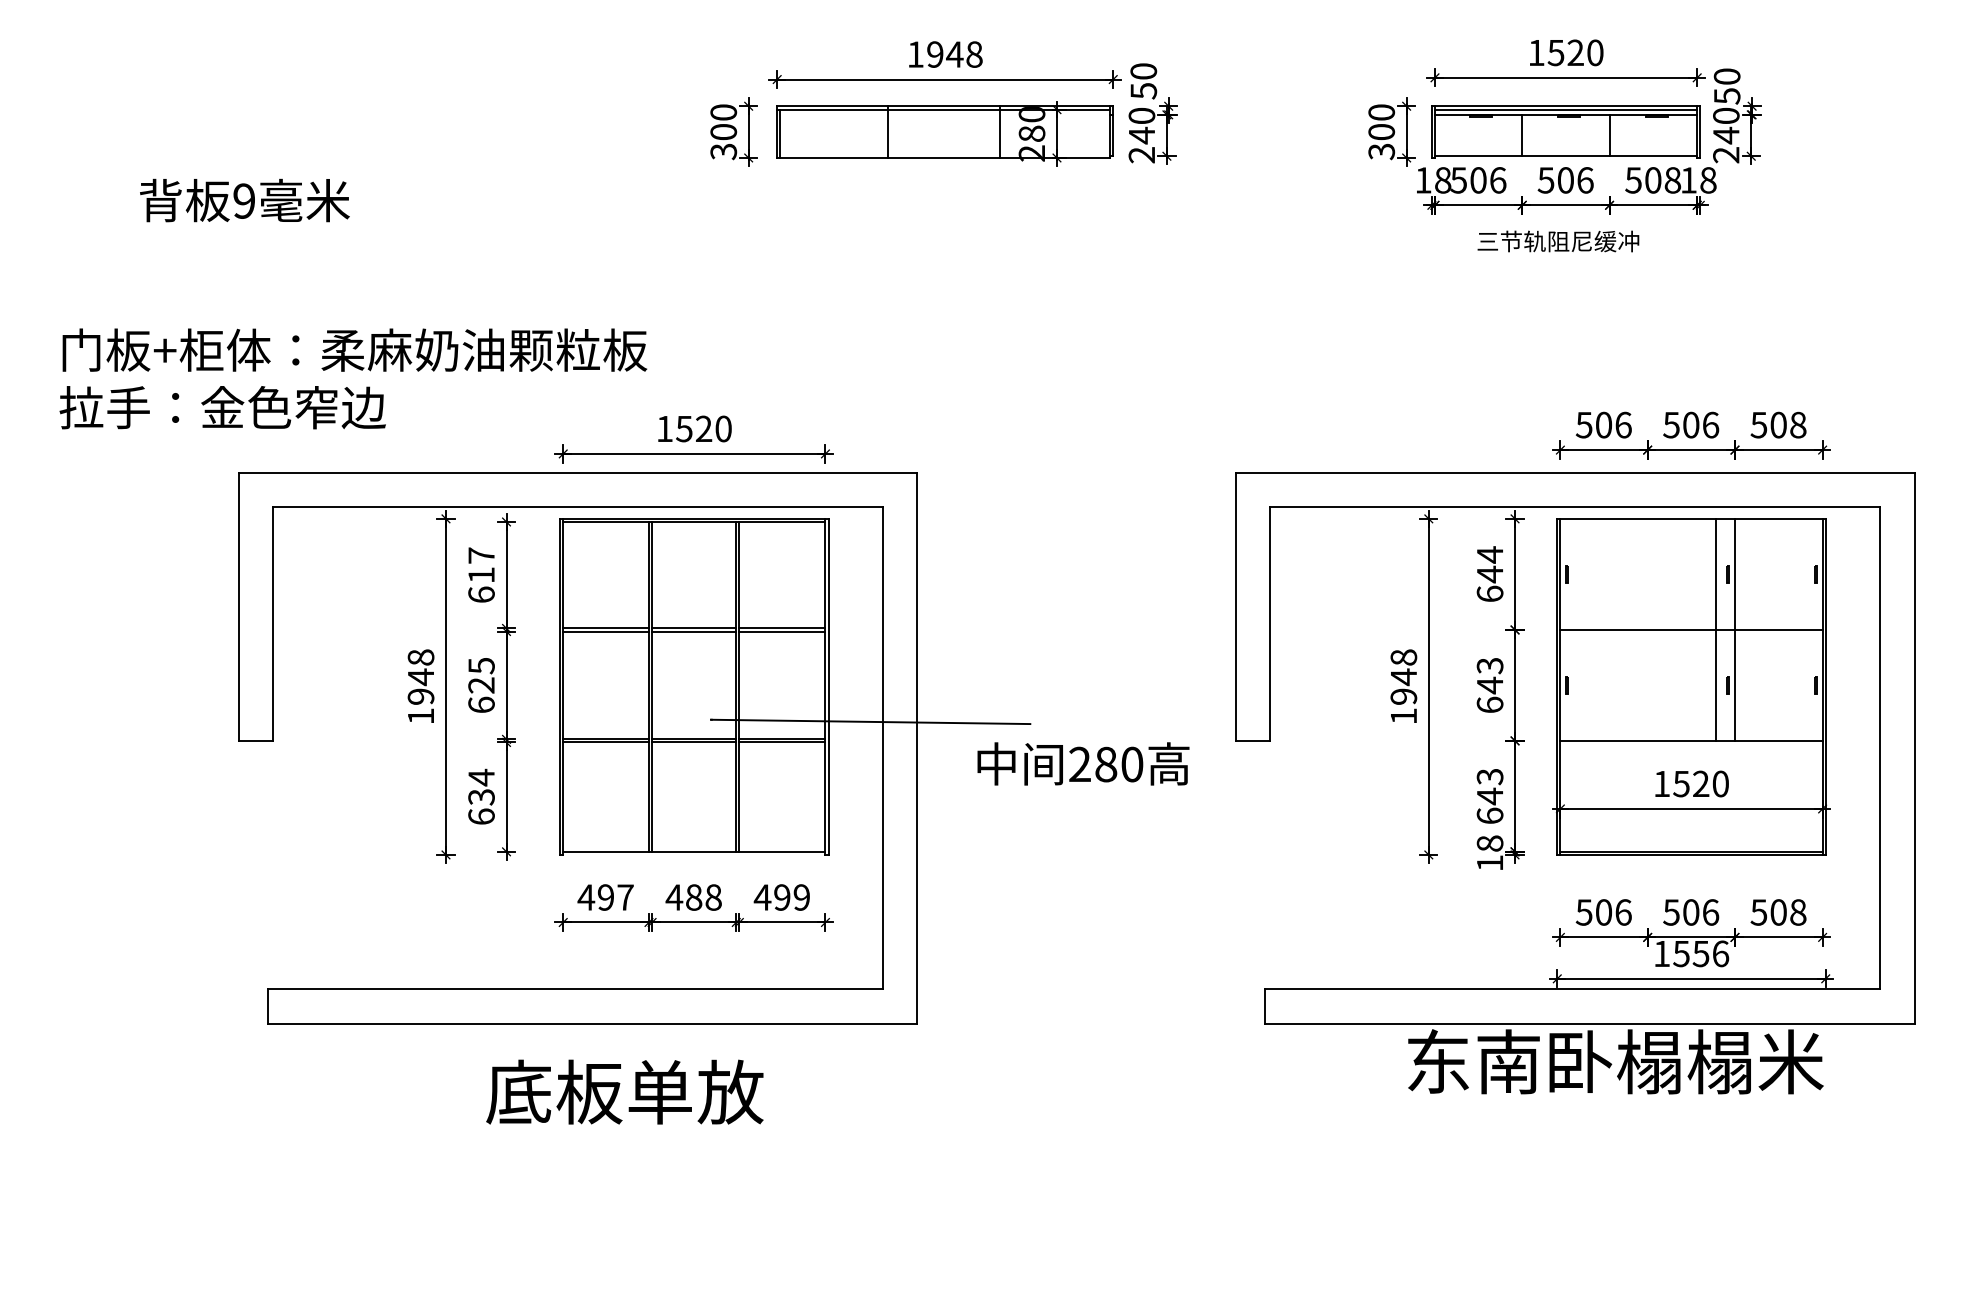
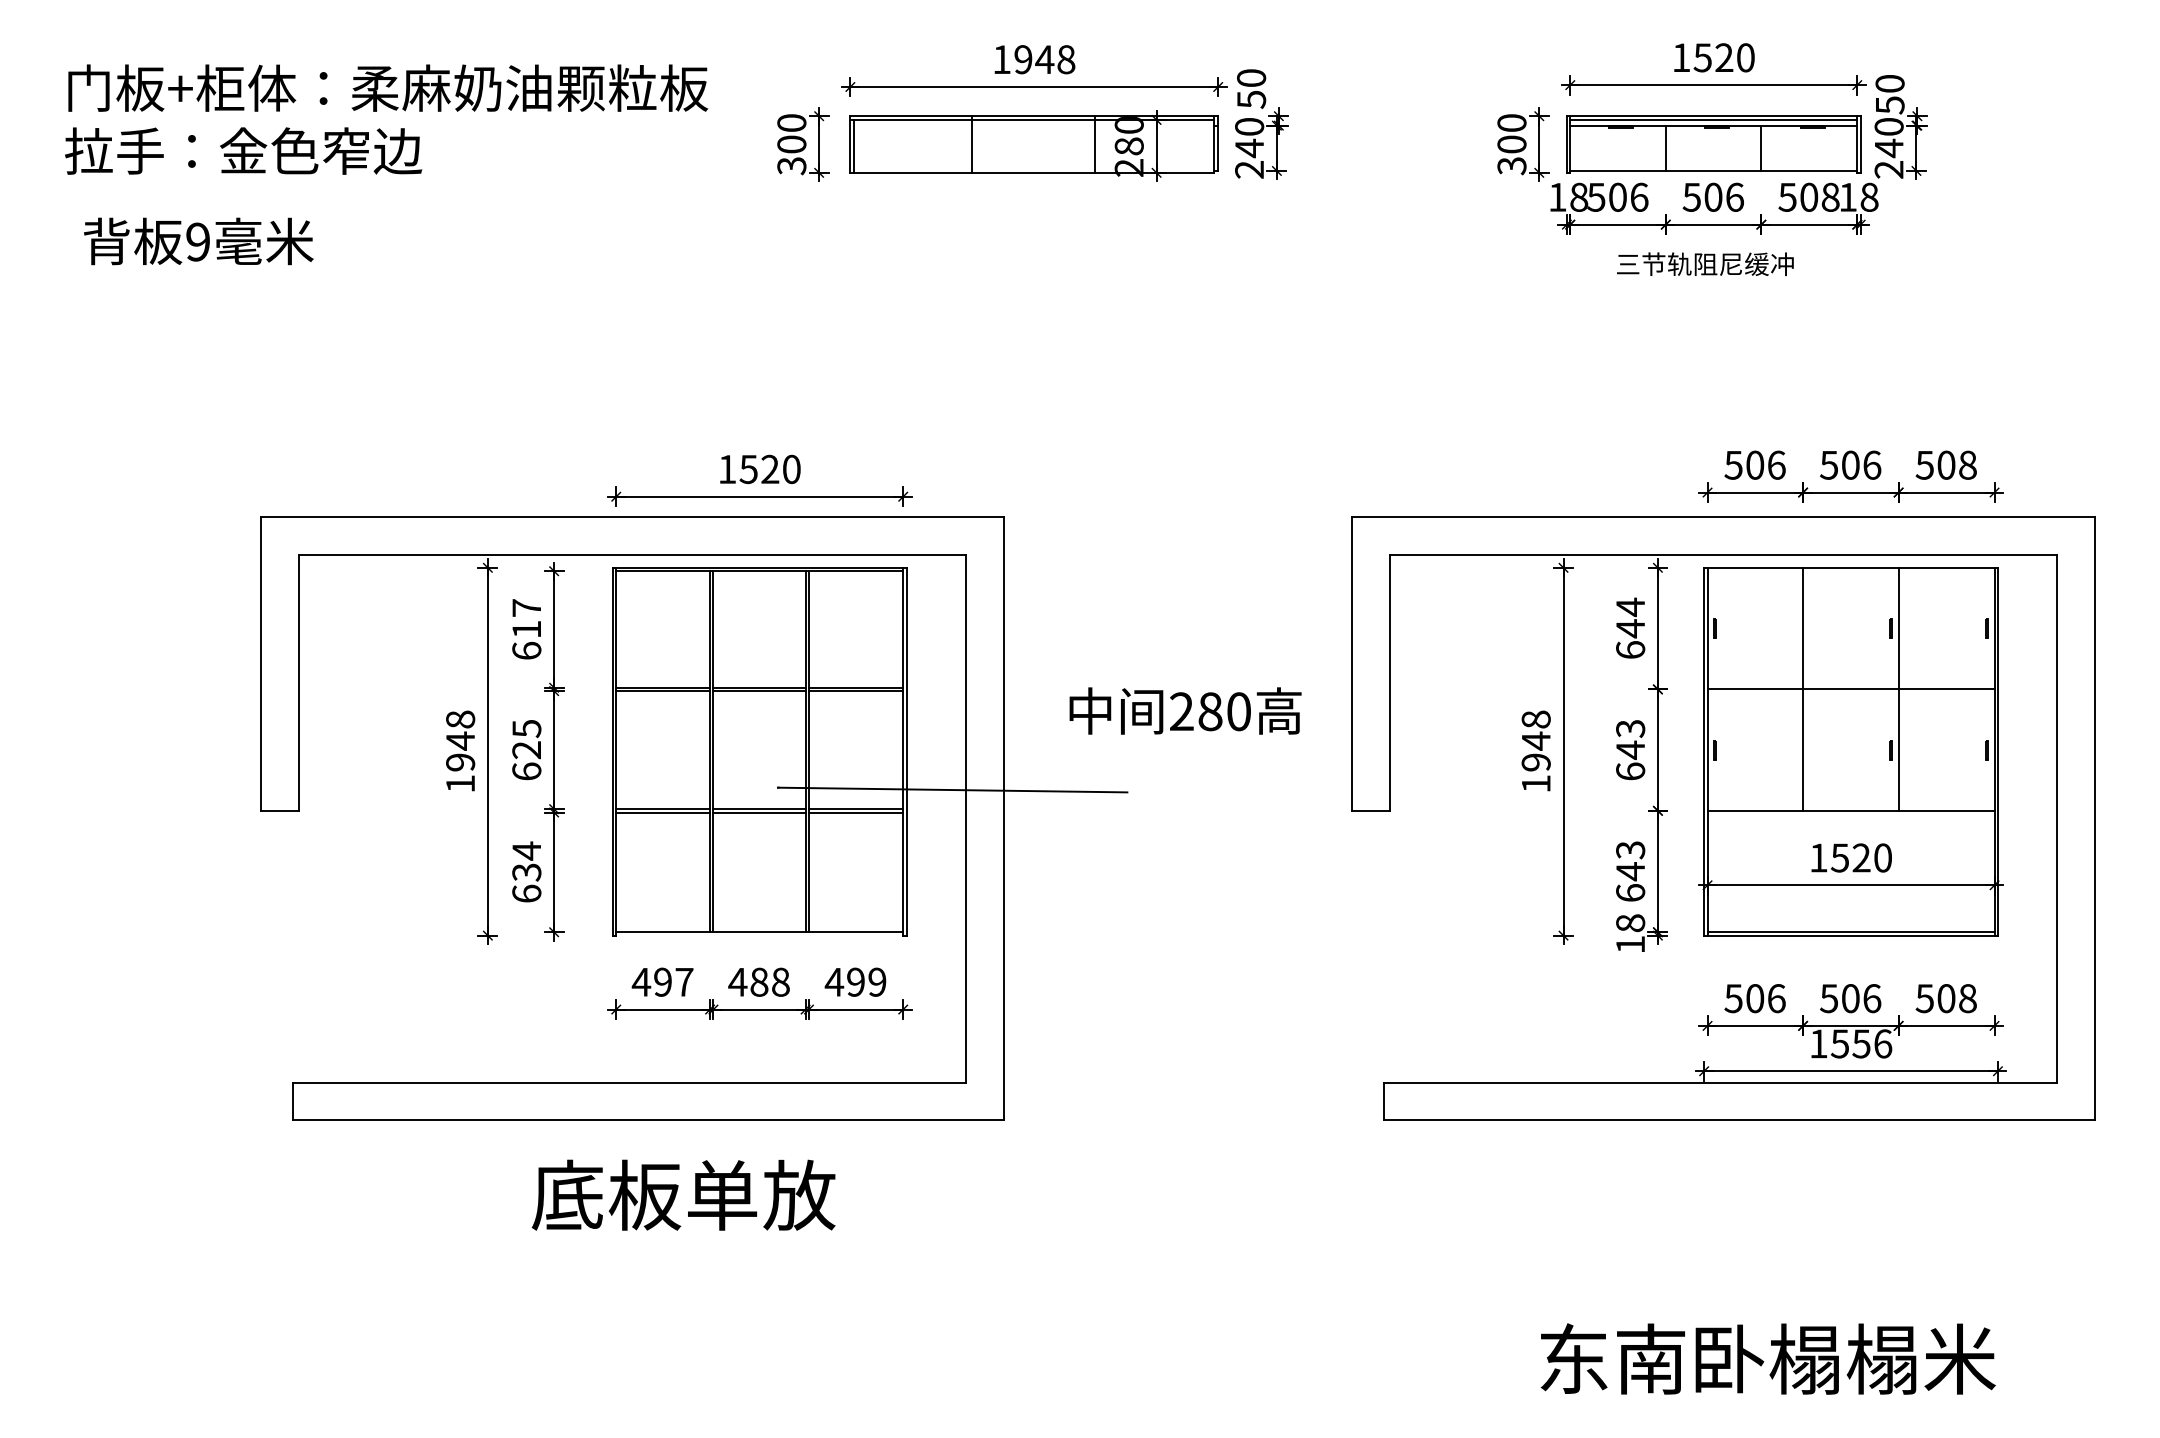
text: (244, 200) -> (198, 241), moved
text: (353, 378) -> (386, 119), moved
line: (1716, 629) -> (1803, 688), moved
text: (1083, 763) -> (1185, 710), moved
text: (1615, 1061) -> (1767, 1358), moved

